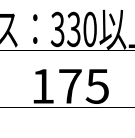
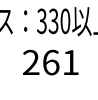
text: (69, 86) -> (50, 62), 175 -> 261

